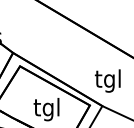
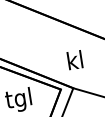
text: (107, 80) -> (74, 62), tgl -> kl

